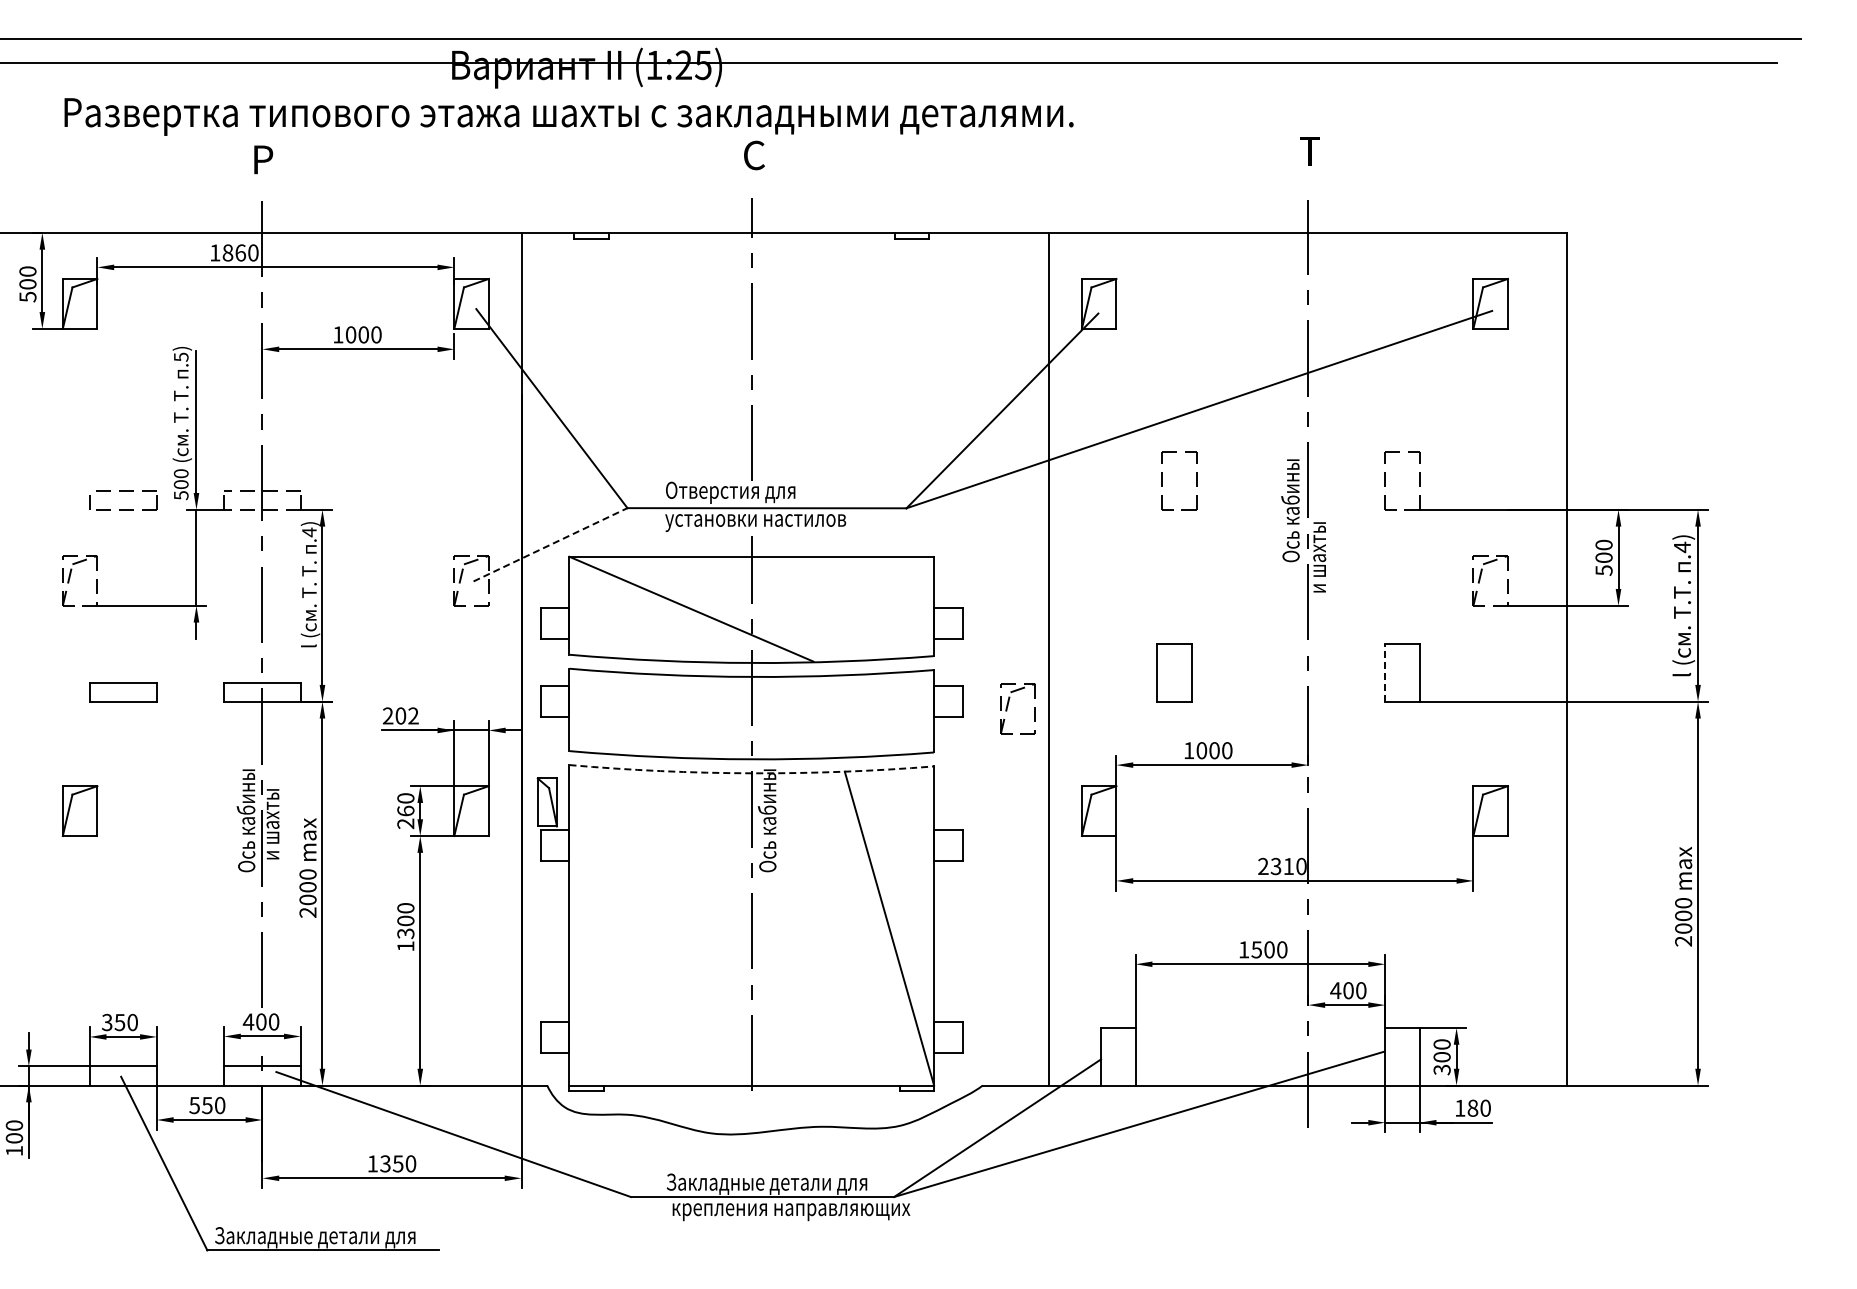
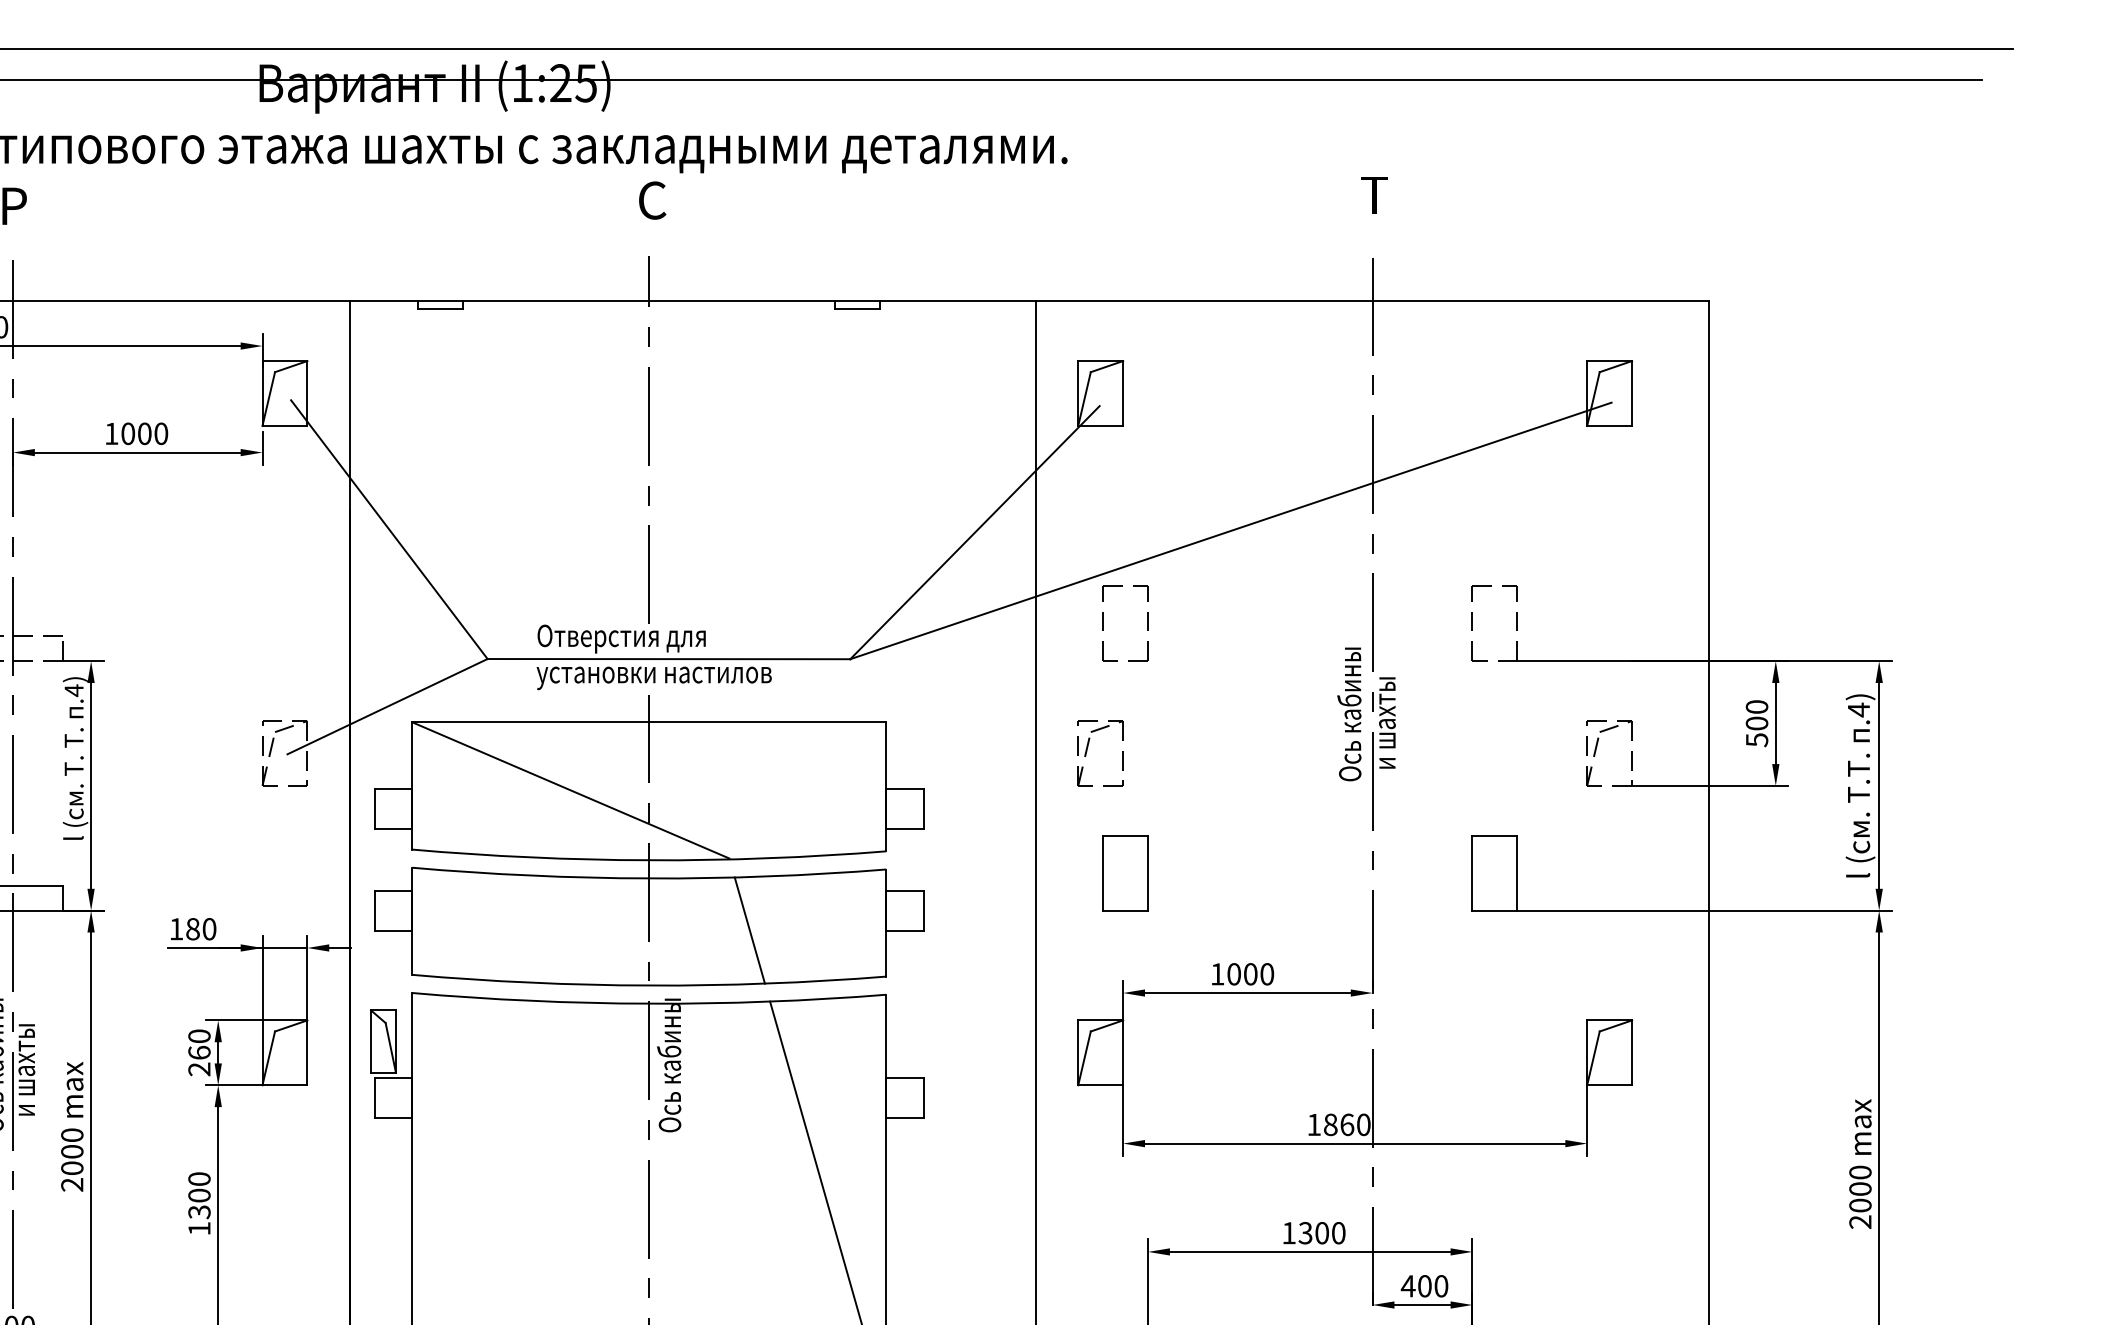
part: (1162, 480) -> (1103, 623), moved
text: (1290, 510) -> (1349, 714), moved
line: (550, 544) -> (387, 706), dashed -> solid
part: (1174, 672) -> (1125, 872), moved
line: (1385, 672) -> (1472, 872), dashed -> solid
part: (1008, 706) -> (1088, 750), moved
text: (400, 715) -> (192, 928), 202 -> 180
line: (828, 716) -> (748, 929), added
arc: (751, 773) -> (648, 1003), dashed -> solid
text: (1276, 866) -> (1331, 1124), 2310 -> 1860
text: (1256, 949) -> (1305, 1232), 1500 -> 1300

